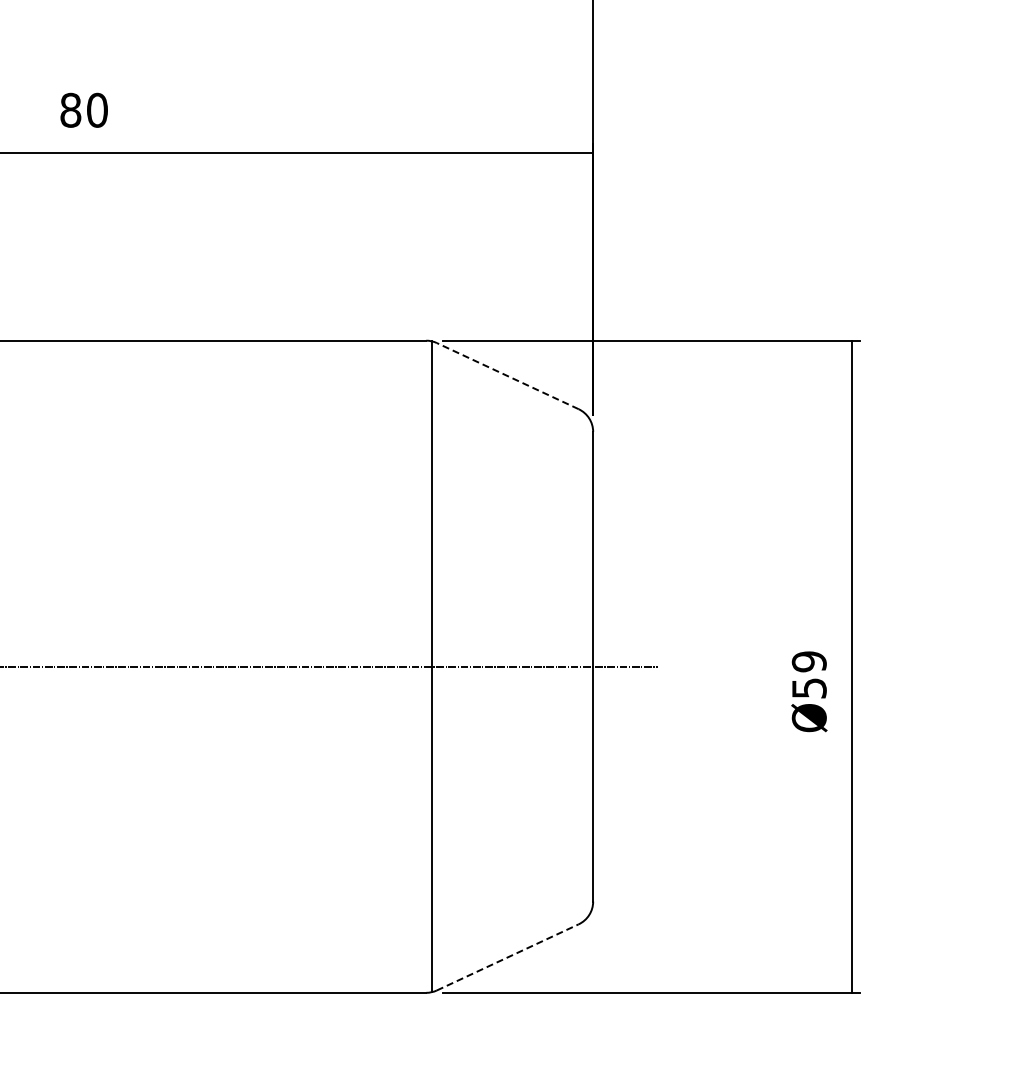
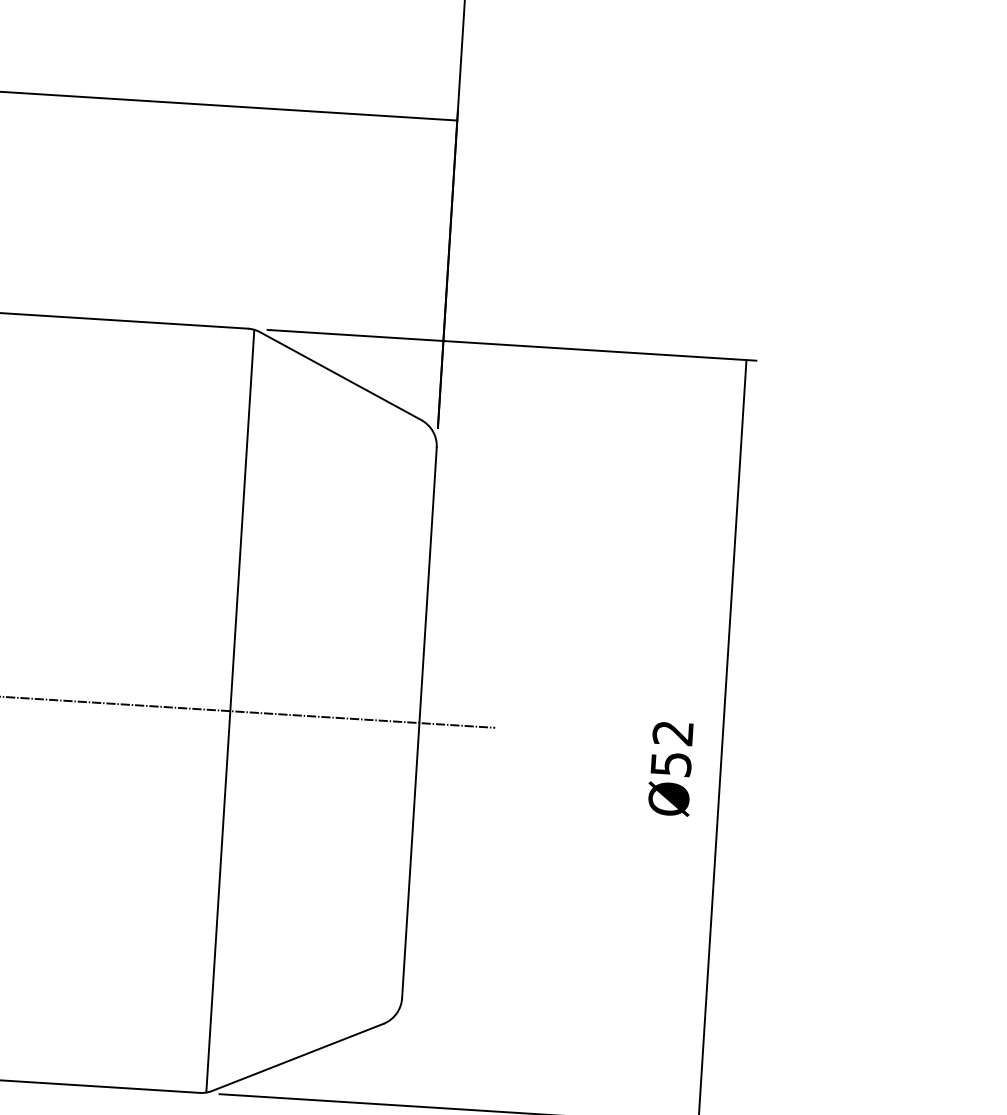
line: (507, 375) -> (340, 375), dashed -> solid
text: (809, 661) -> (673, 732), Ø59 -> Ø52
line: (508, 957) -> (298, 1057), dashed -> solid

